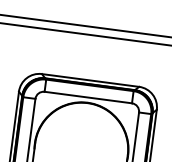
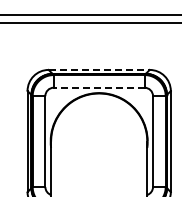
line: (90, 80) -> (99, 69), solid -> dashed
line: (87, 97) -> (98, 87), solid -> dashed

